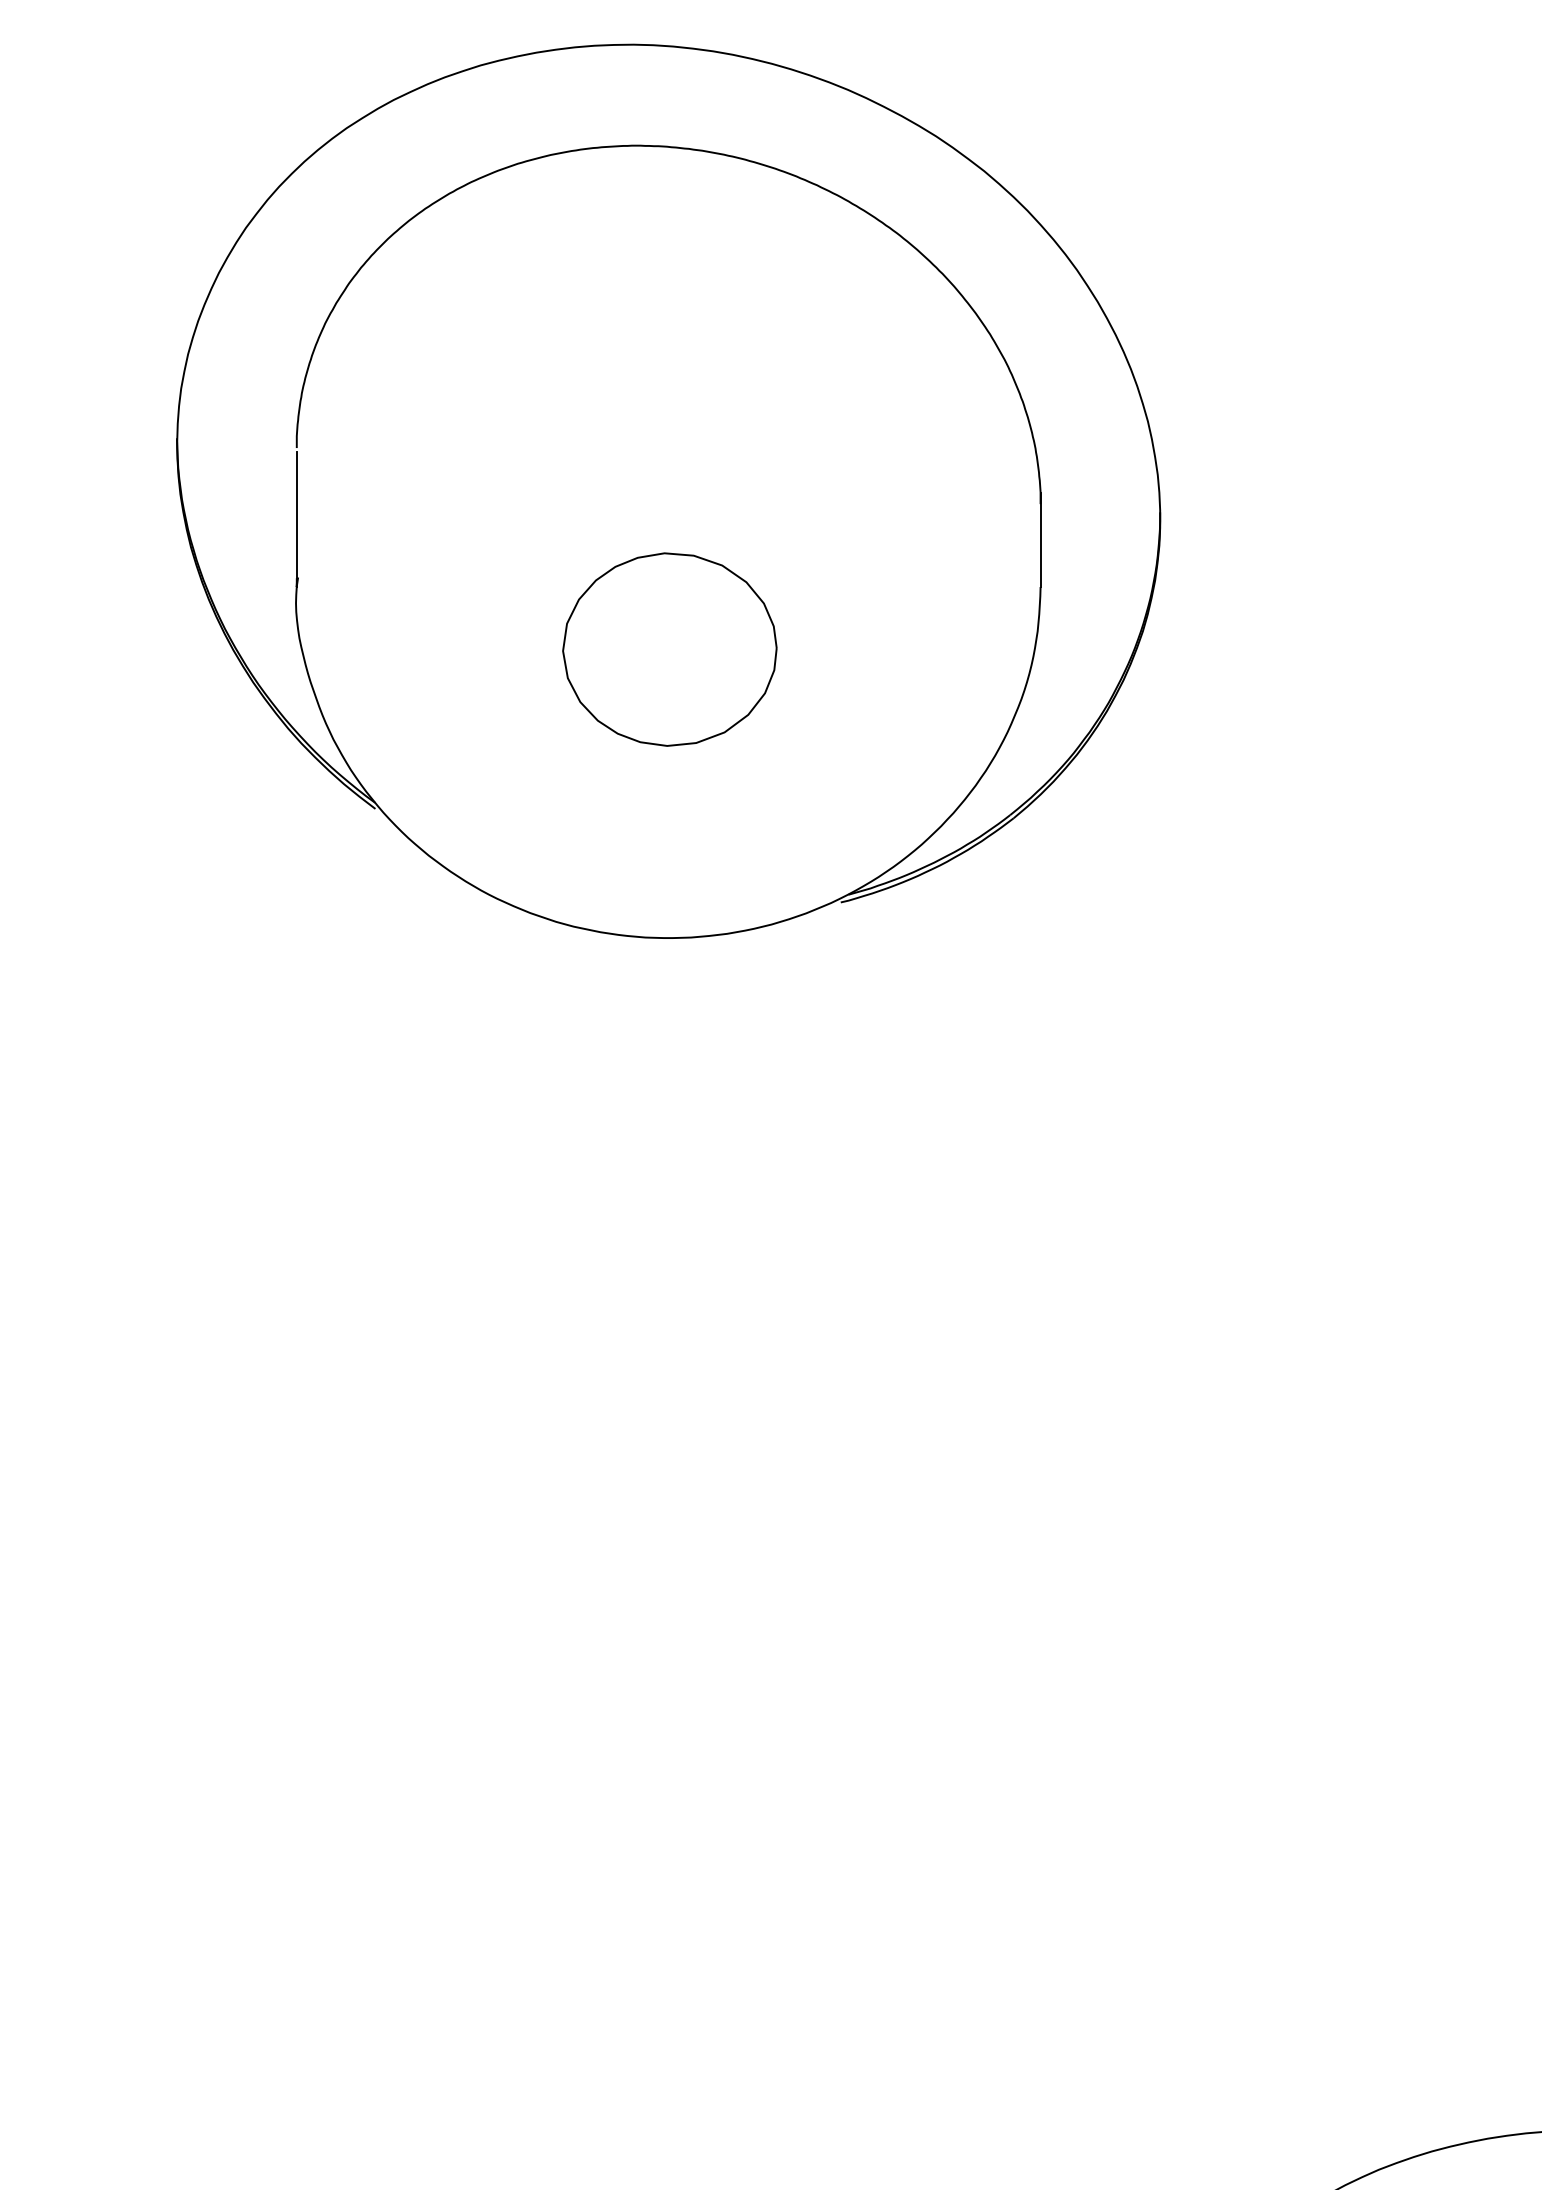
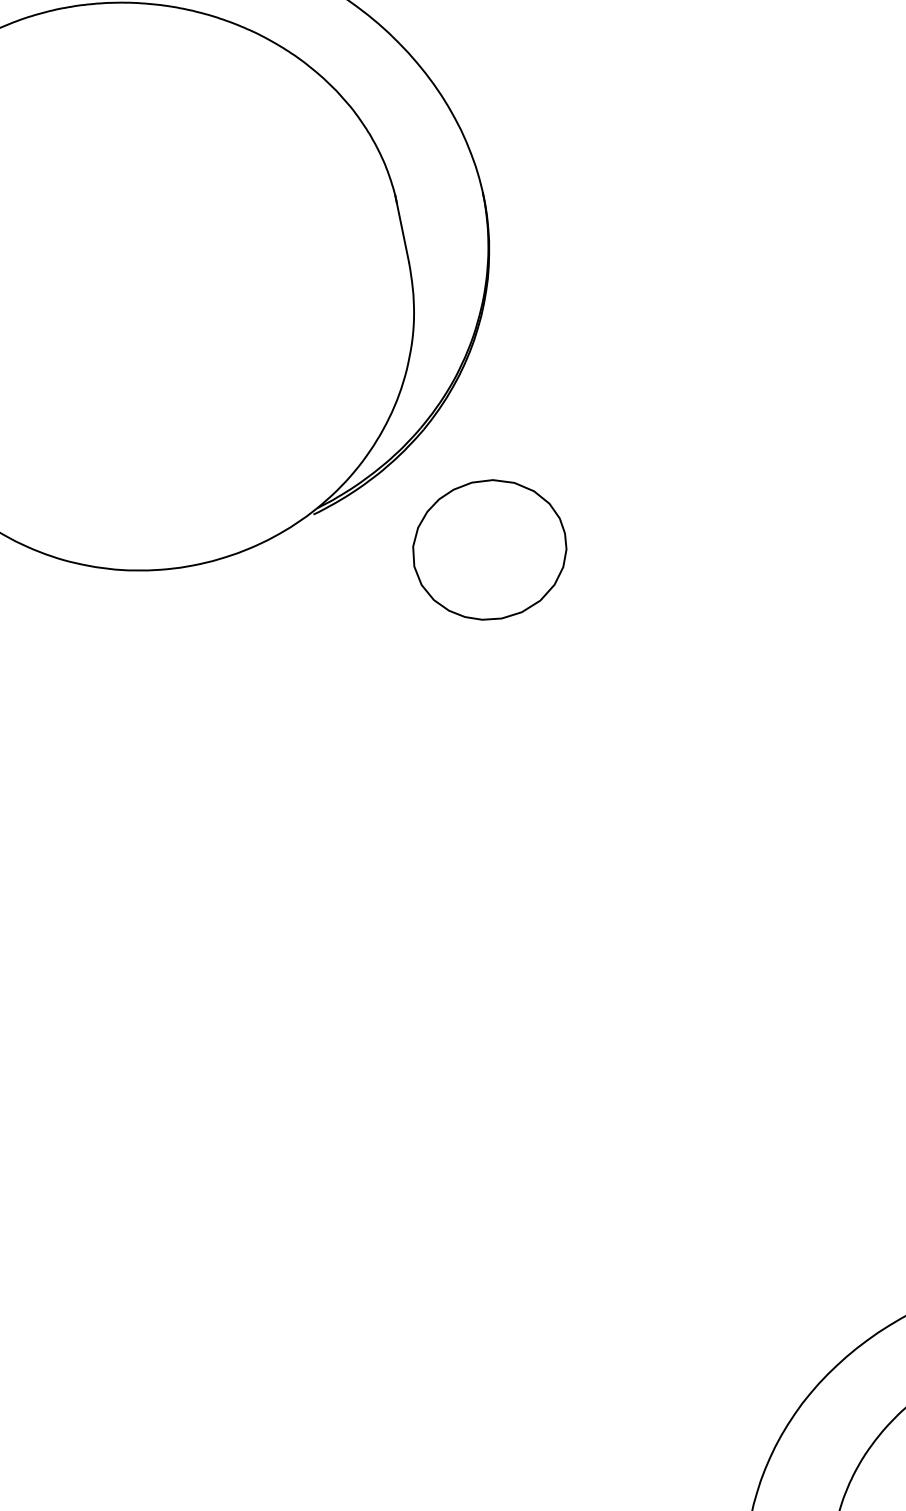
part: (669, 649) -> (489, 549), moved

